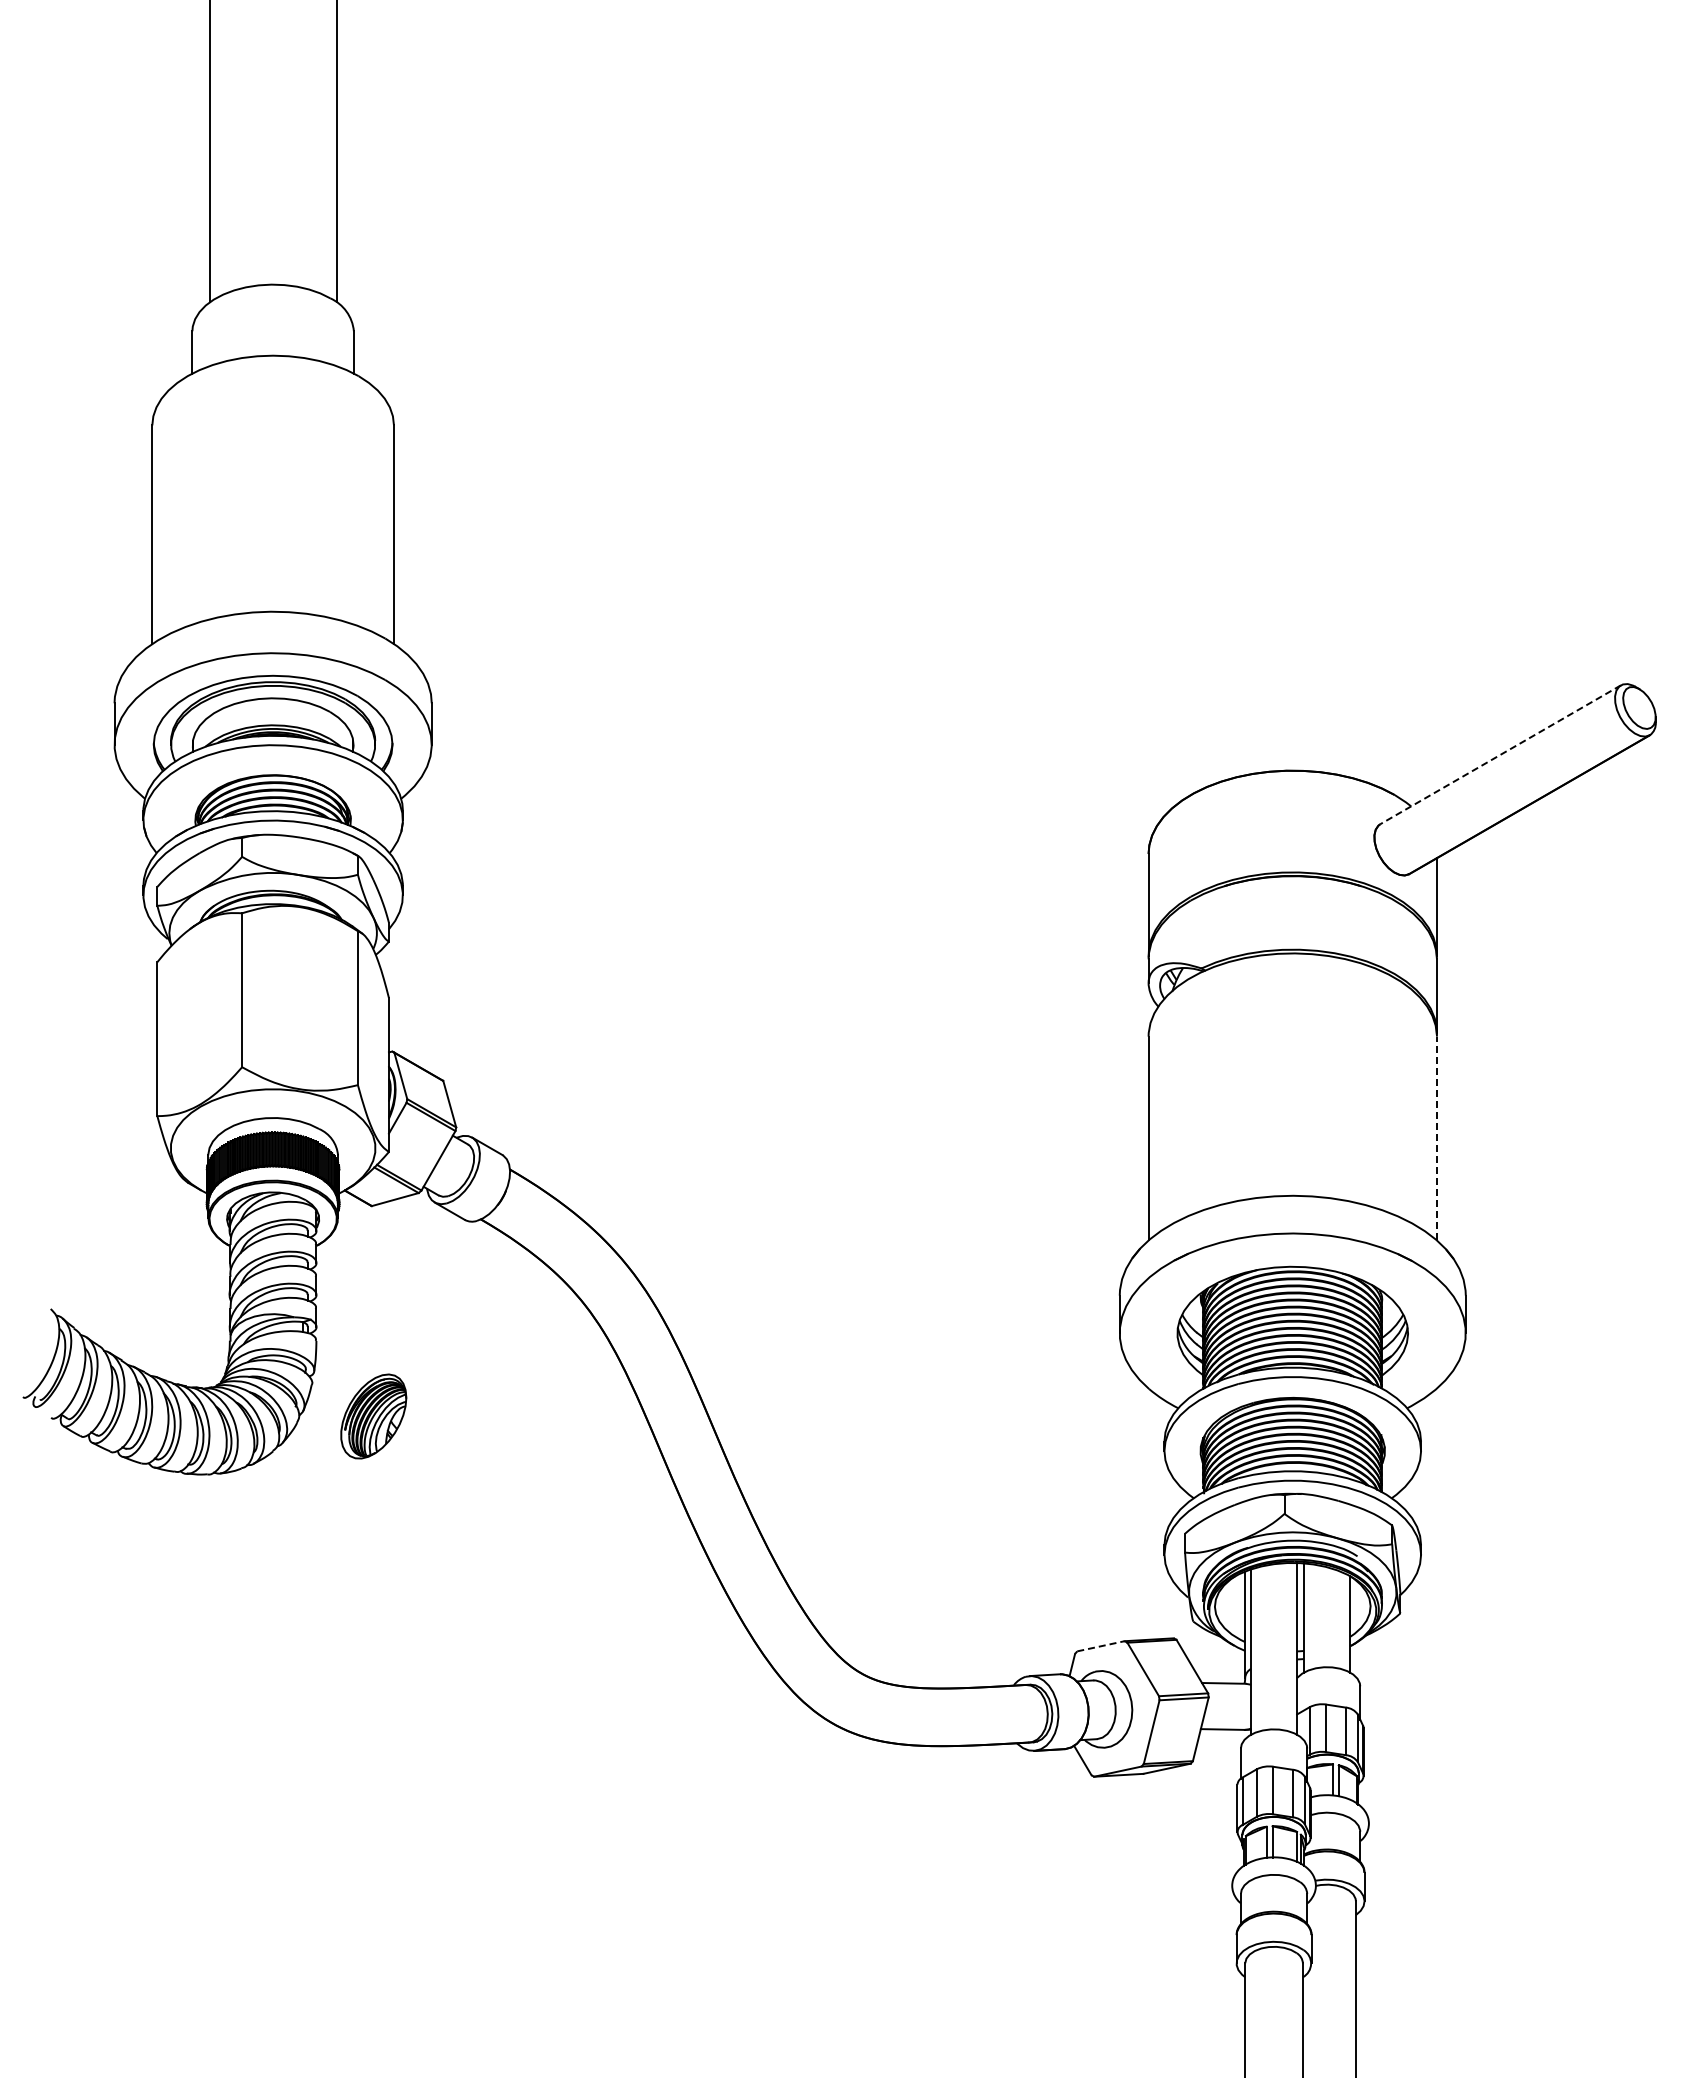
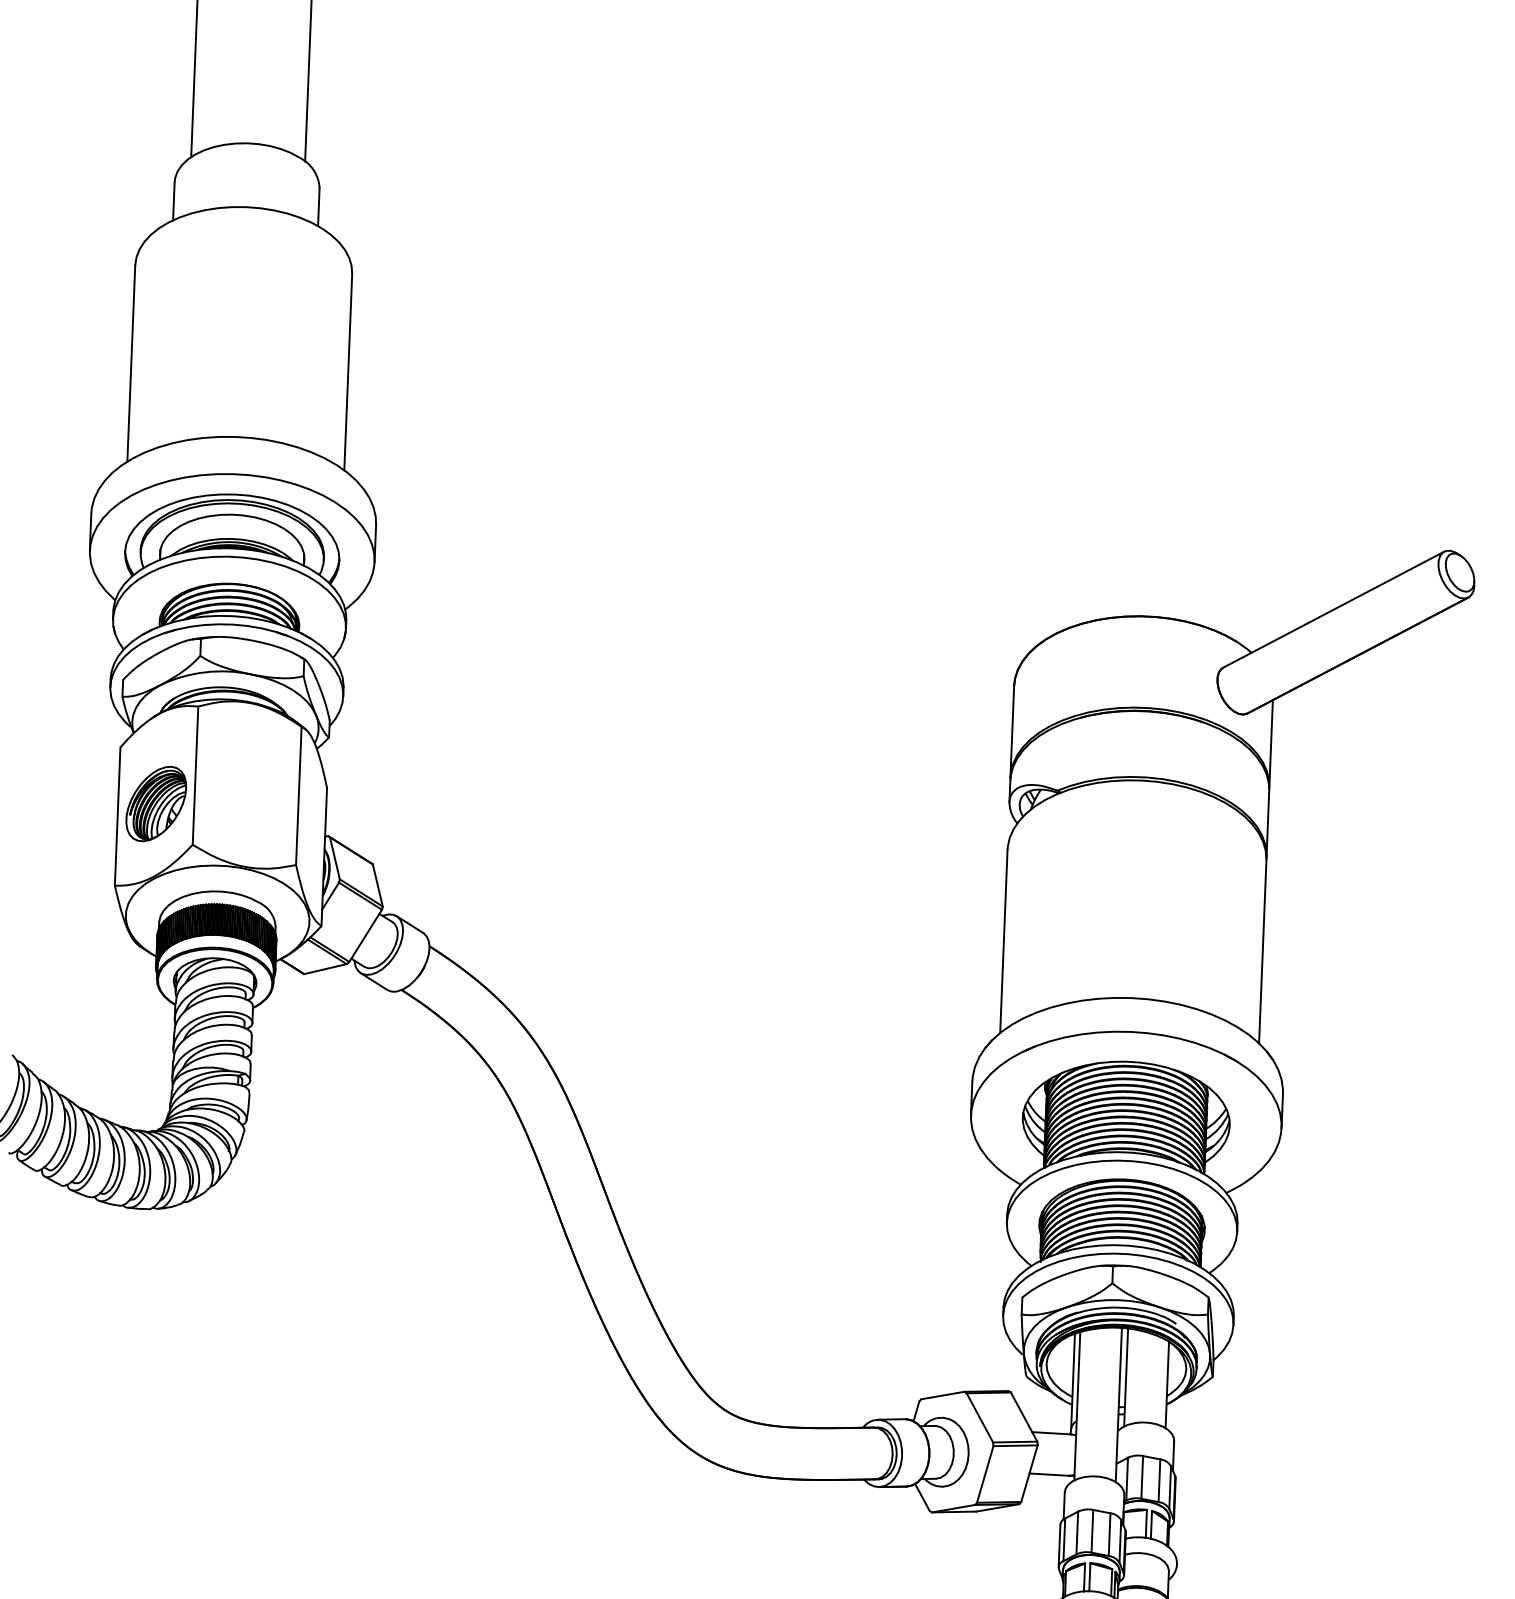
line: (1500, 754) -> (1333, 609), dashed -> solid
line: (1436, 1138) -> (1262, 951), dashed -> solid
part: (373, 1416) -> (156, 803), moved
line: (1101, 1646) -> (943, 1395), dashed -> solid

